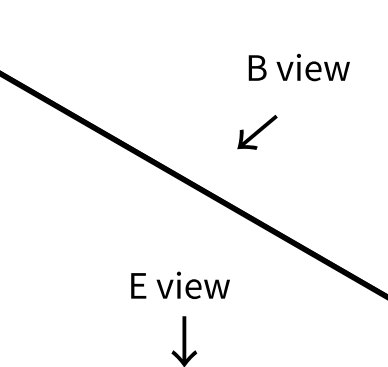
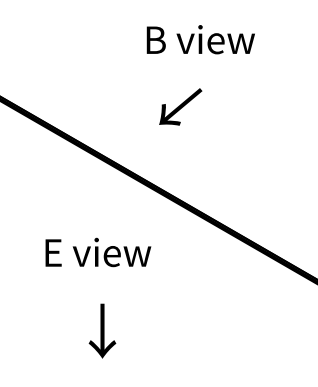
text: (298, 67) -> (200, 39), moved
text: (180, 284) -> (98, 251), moved

